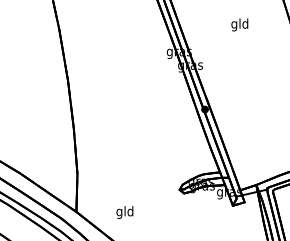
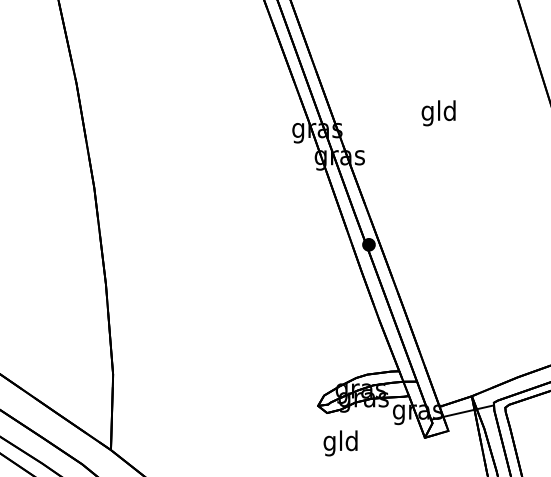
text: (239, 24) -> (438, 112), moved
text: (124, 212) -> (339, 443), moved

